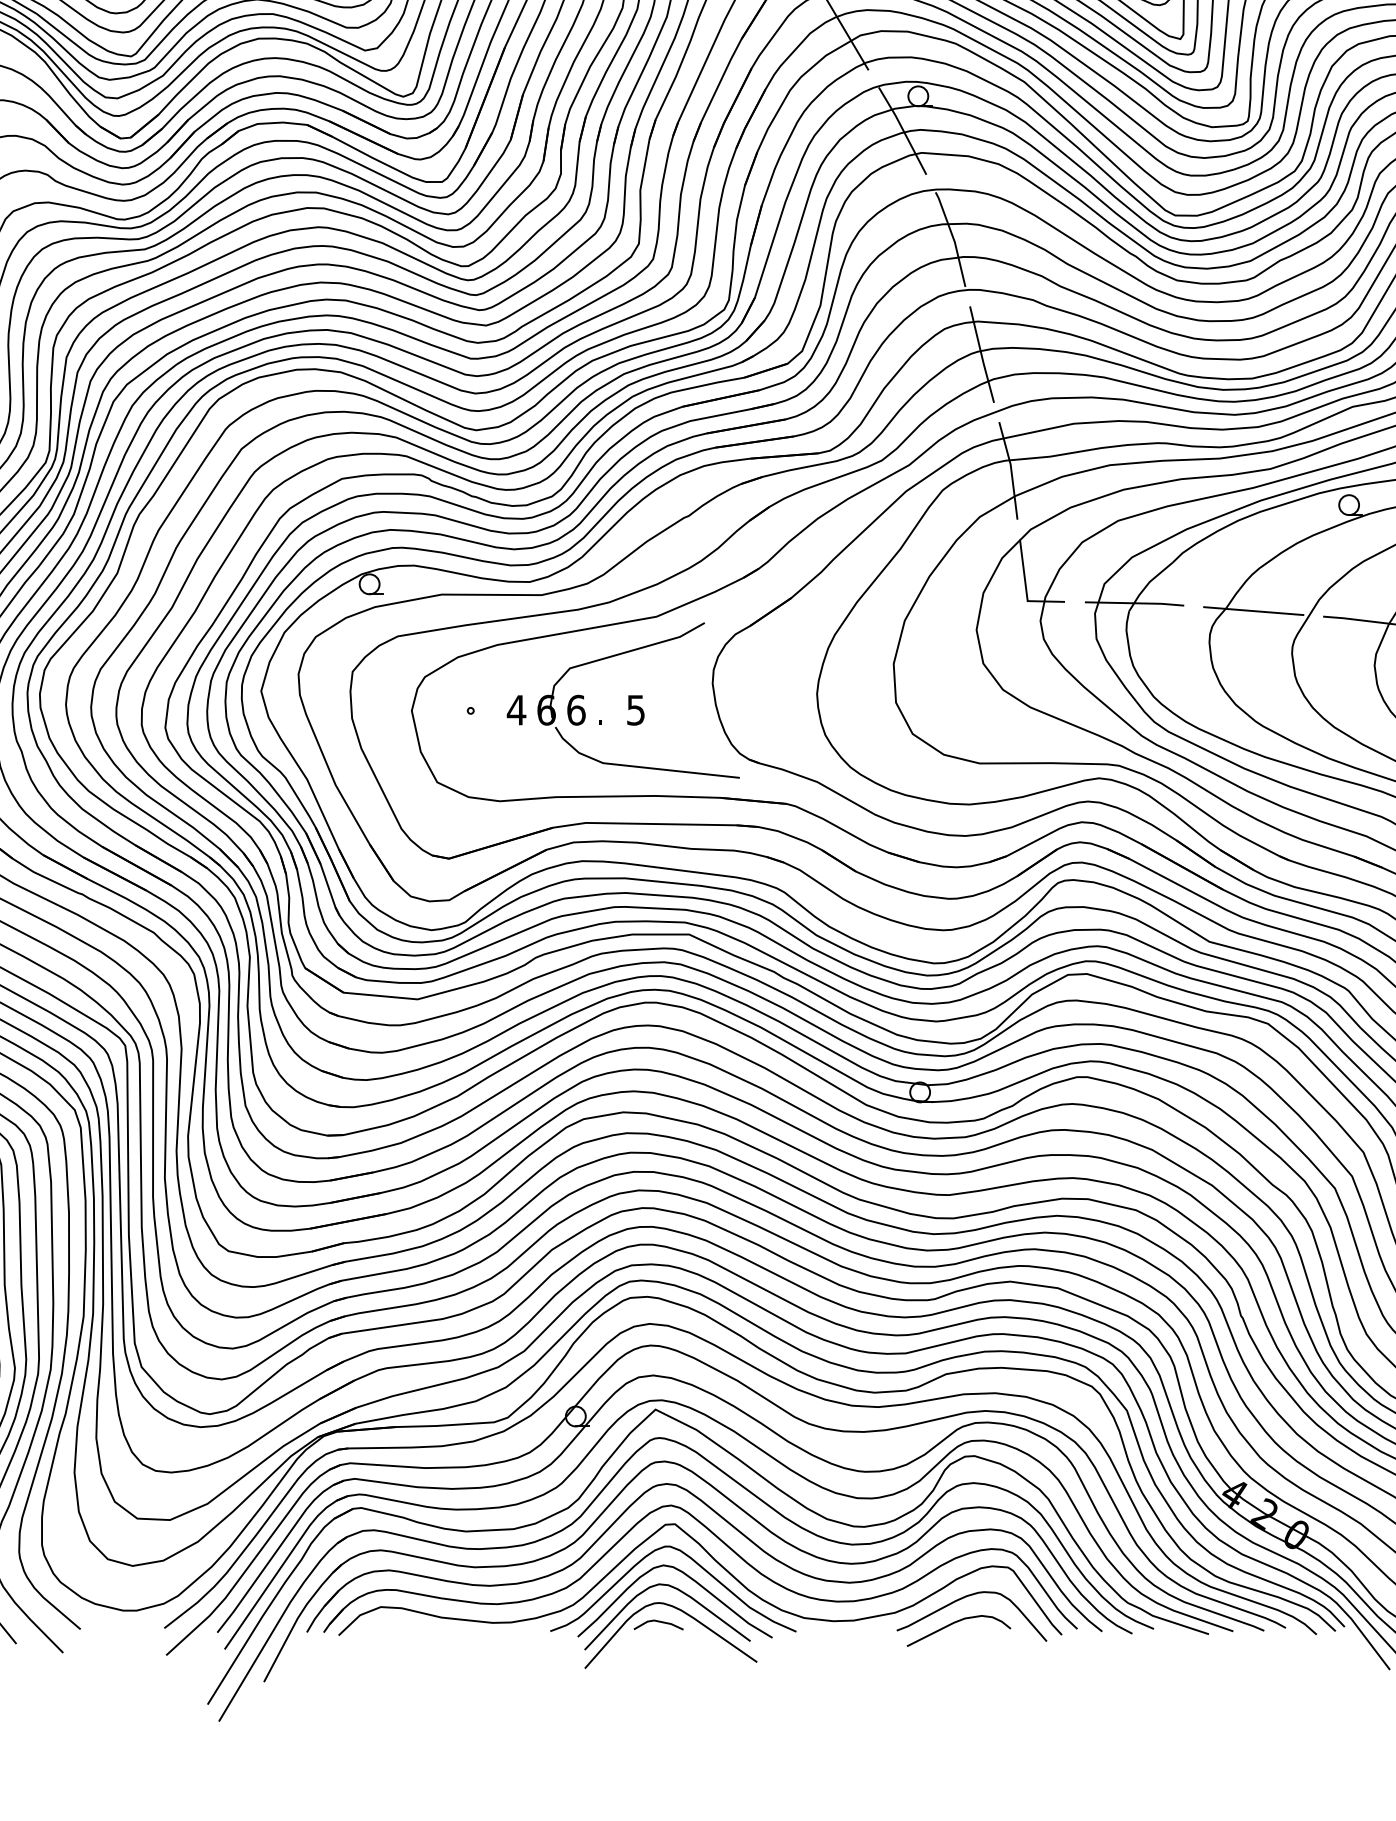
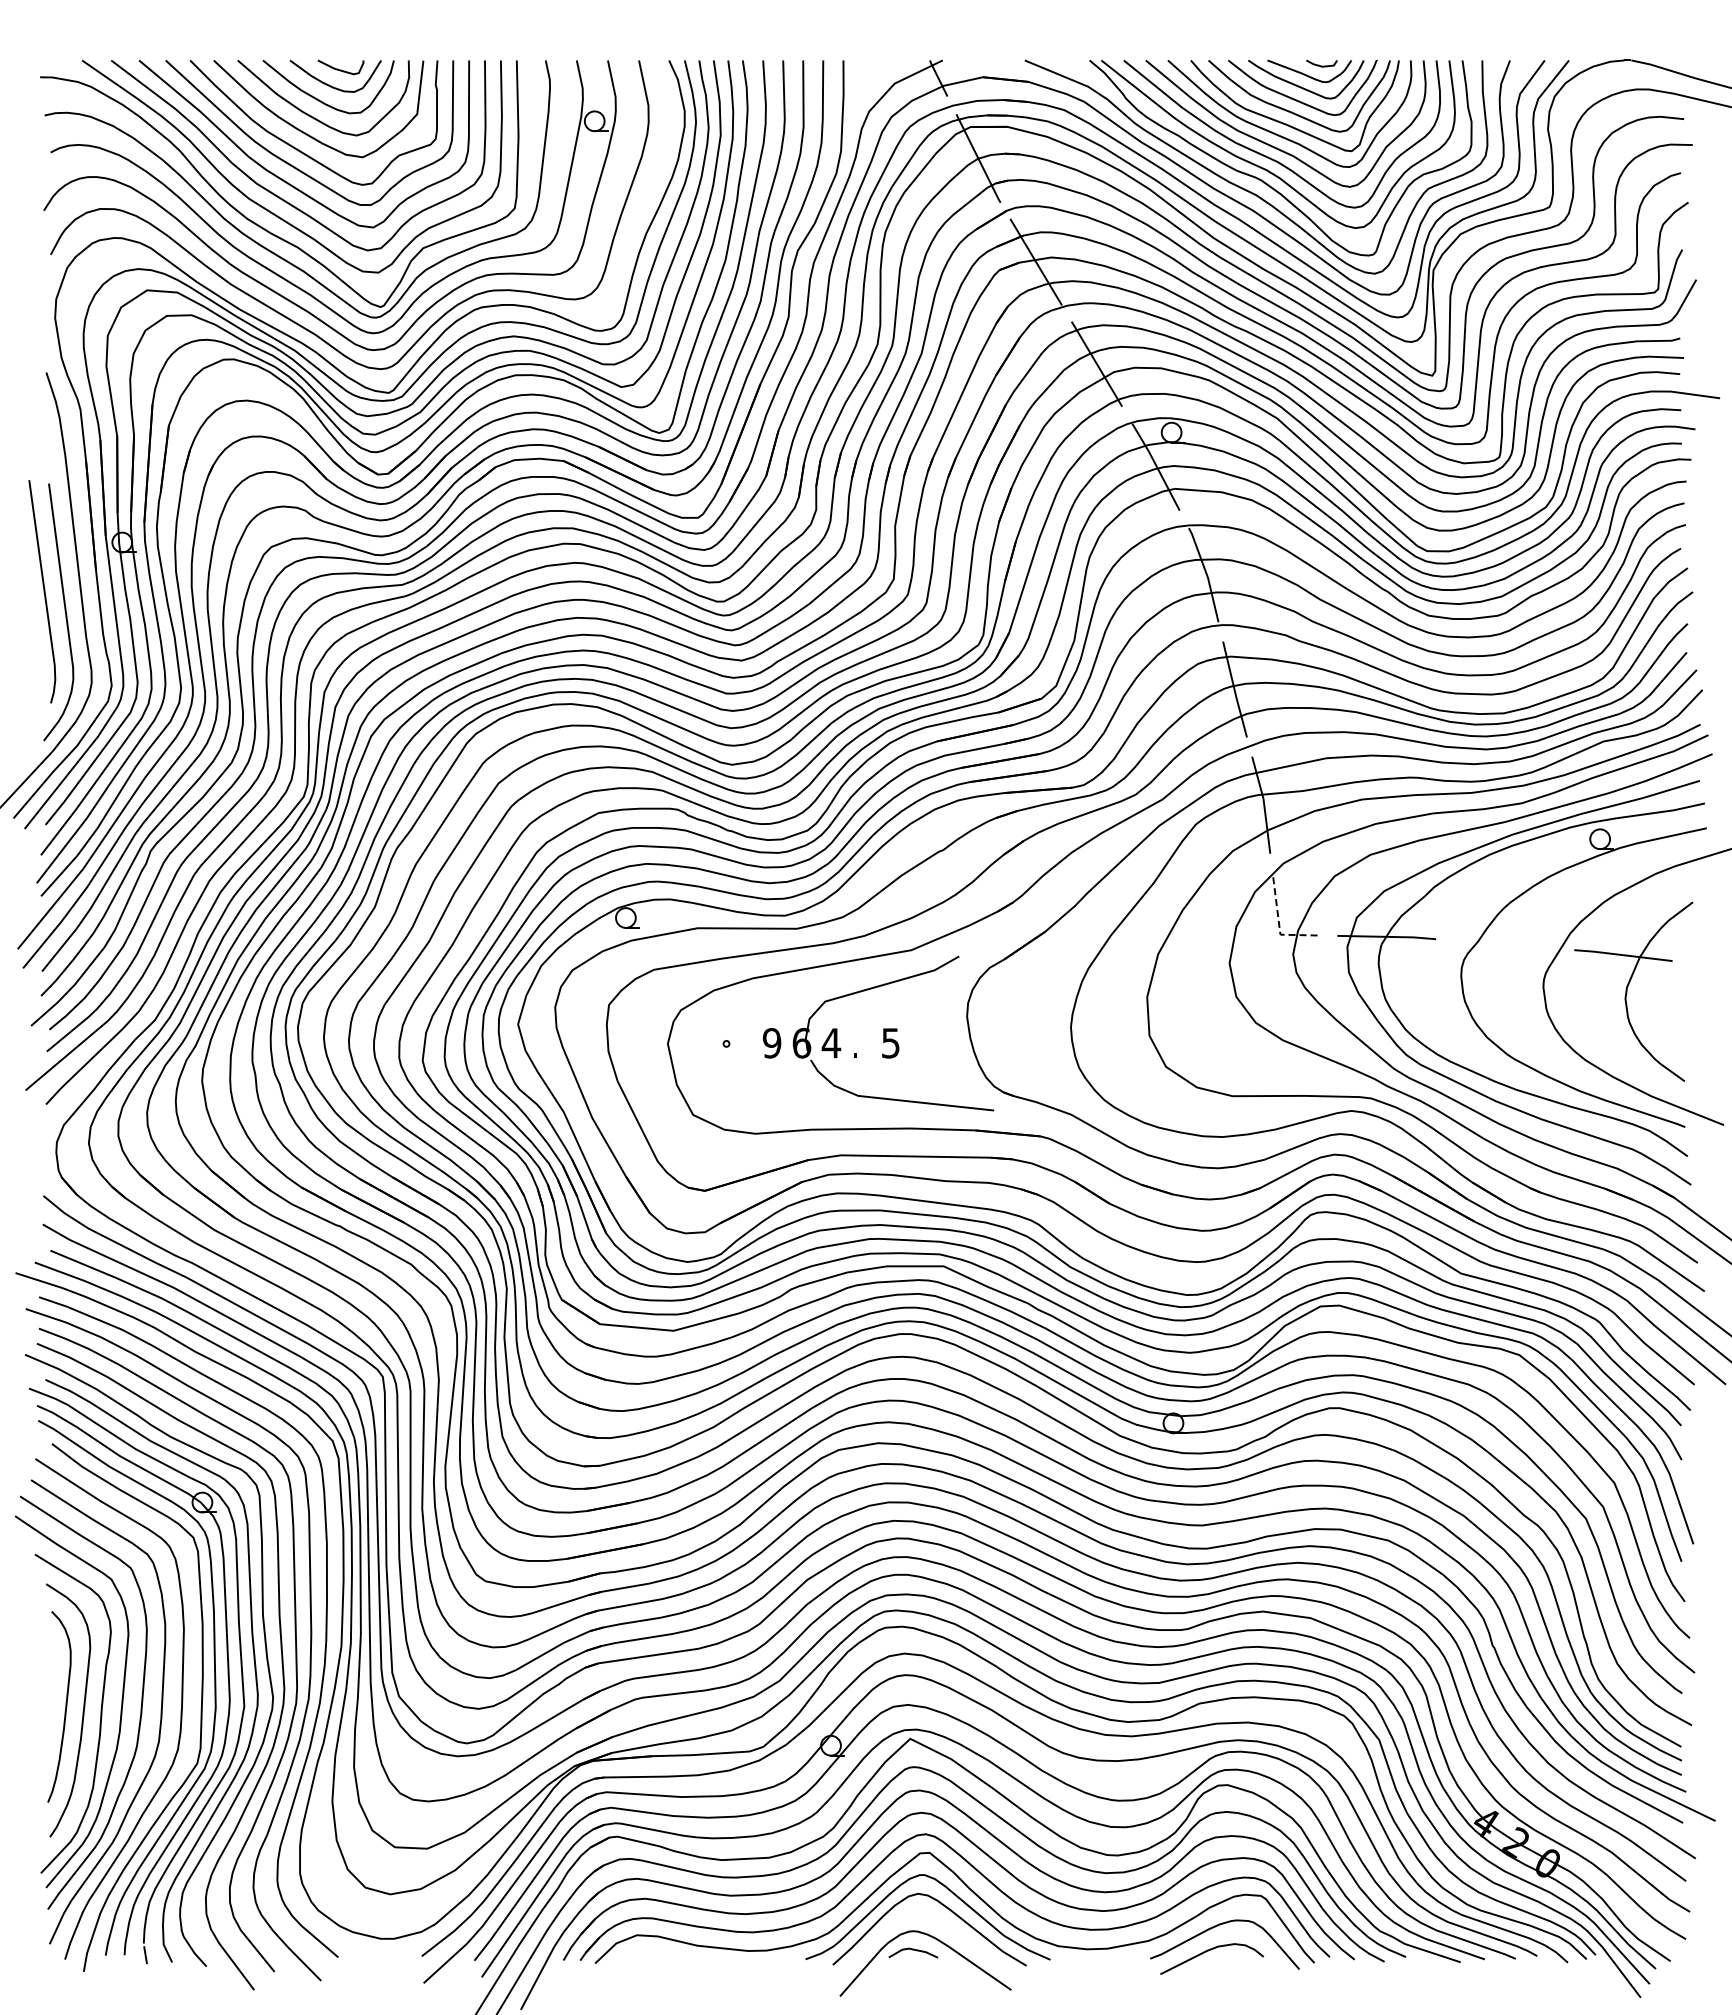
line: (1025, 588) -> (1278, 922), solid -> dashed
line: (1252, 610) -> (1504, 944), removed
text: (516, 710) -> (771, 1043), 4 -> 9
text: (576, 710) -> (831, 1043), 6 -> 4
curve: (681, 1593) -> (936, 1921), removed

